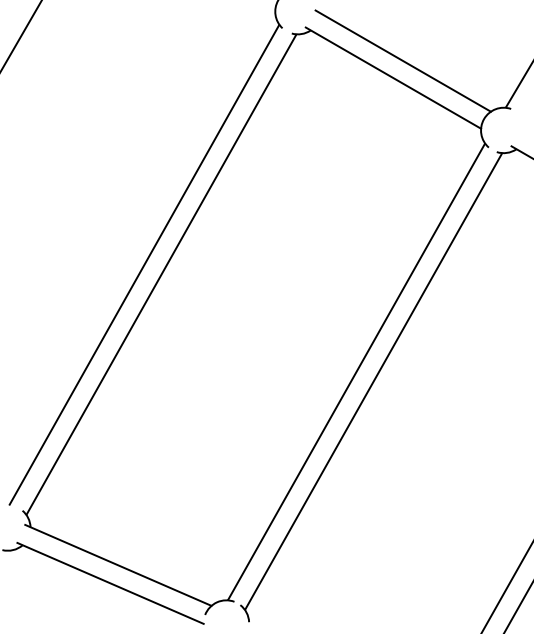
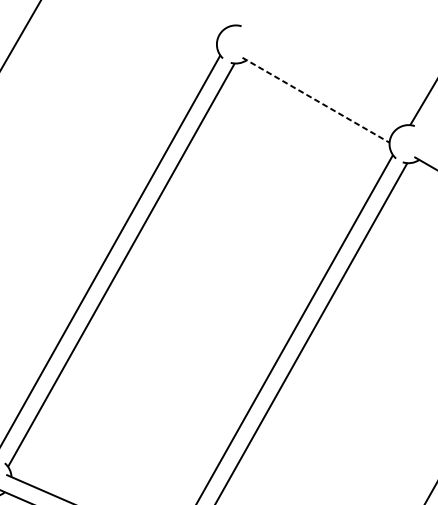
line: (402, 60) -> (323, 85), removed
line: (393, 78) -> (316, 100), solid -> dashed

